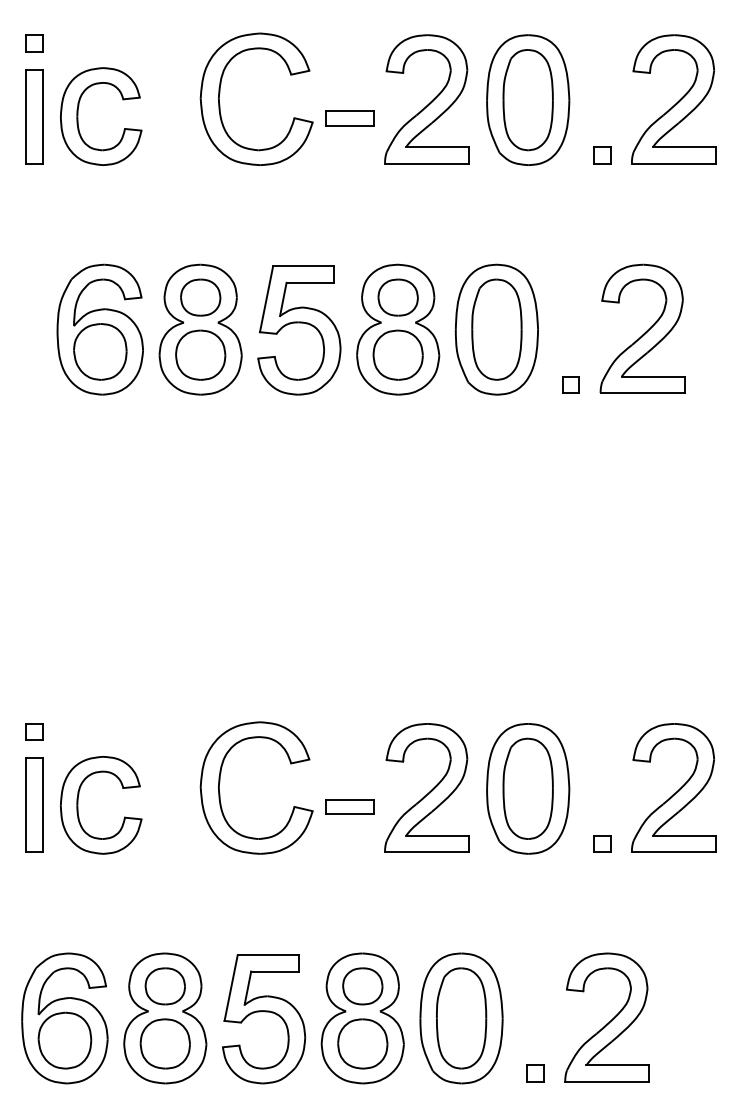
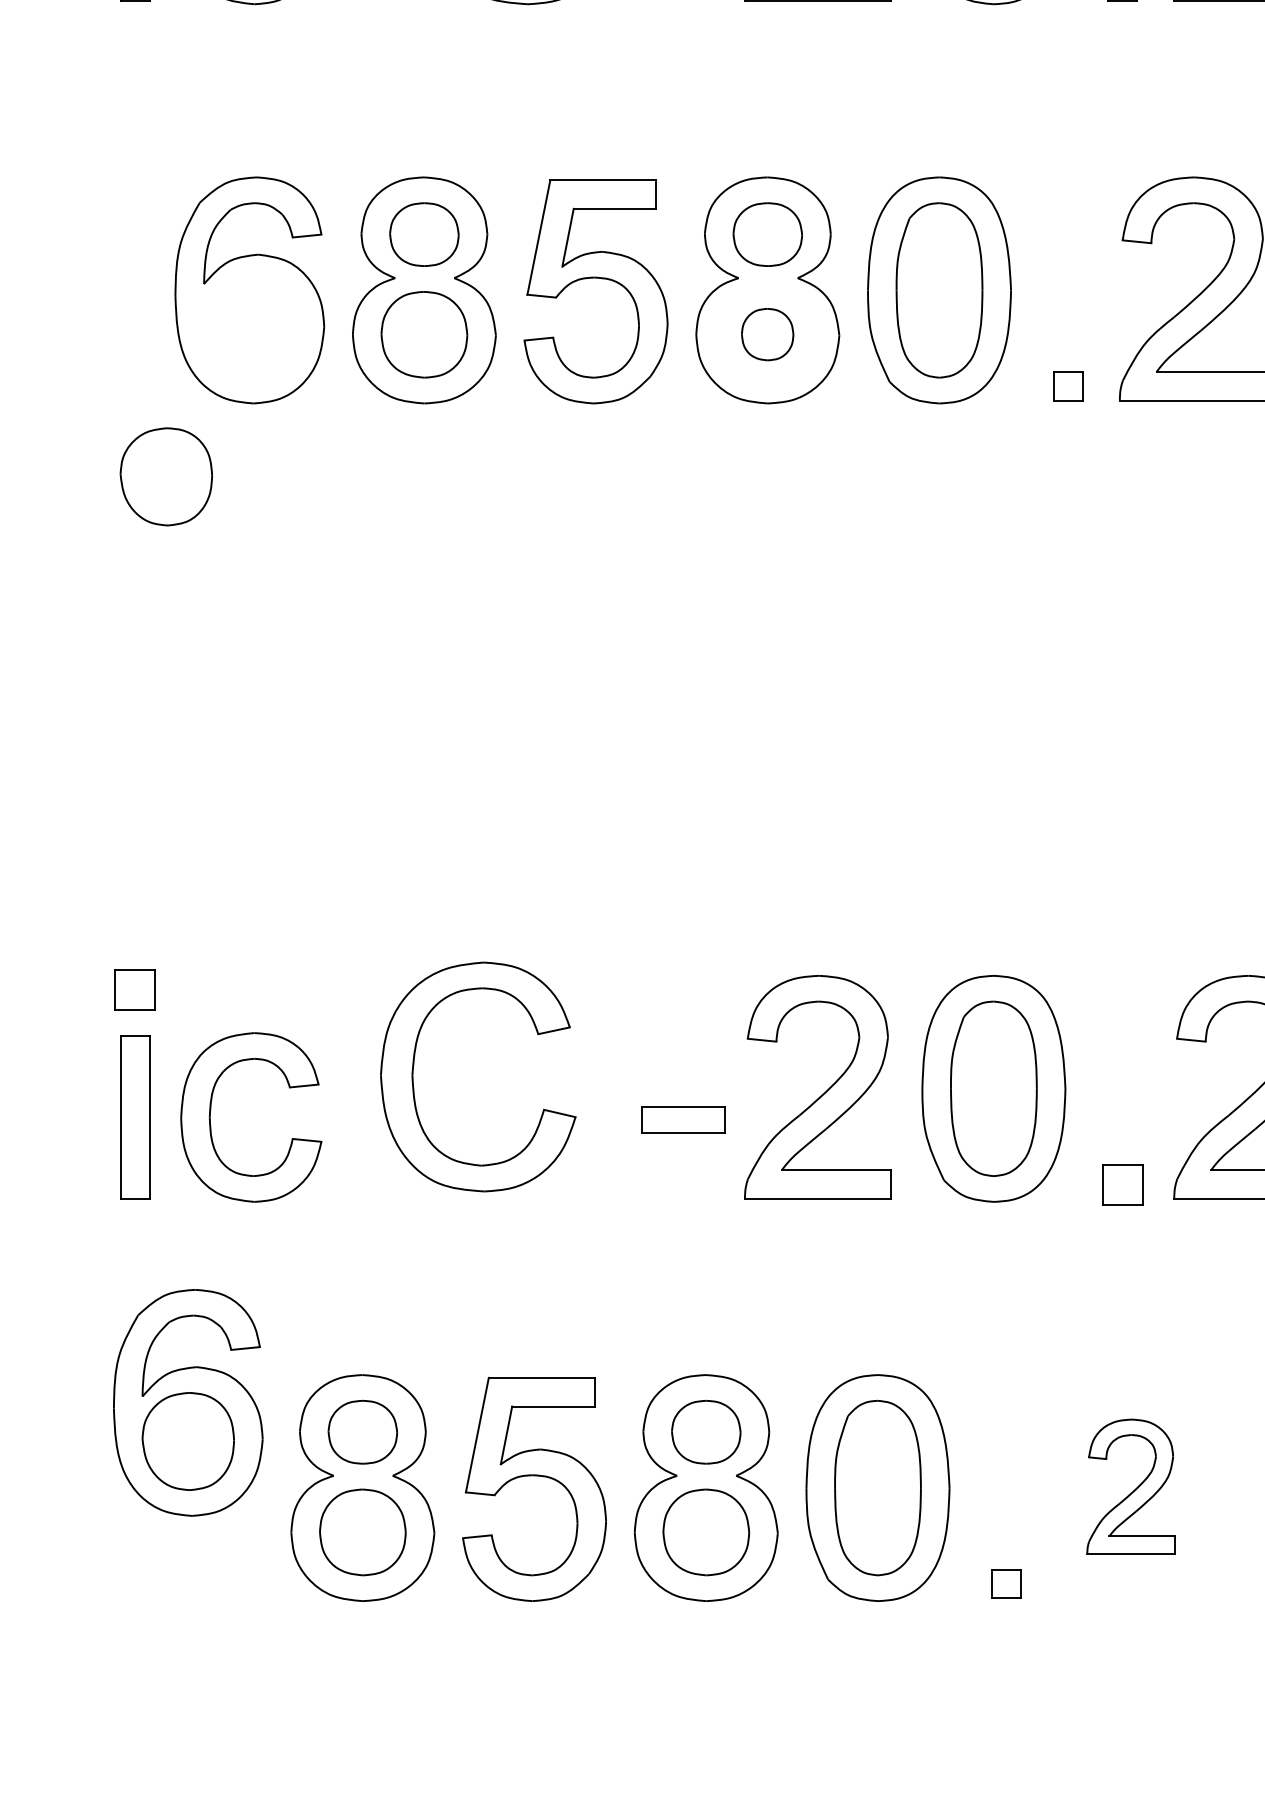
part: (100, 351) -> (166, 476), moved
part: (397, 354) -> (766, 333), size x0.6
part: (34, 731) -> (135, 989), size x1.4
part: (220, 782) -> (415, 1067), moved
part: (602, 843) -> (1123, 1183), size x1.4
part: (606, 1017) -> (1130, 1486), size x0.6
part: (64, 1018) -> (187, 1402), moved

